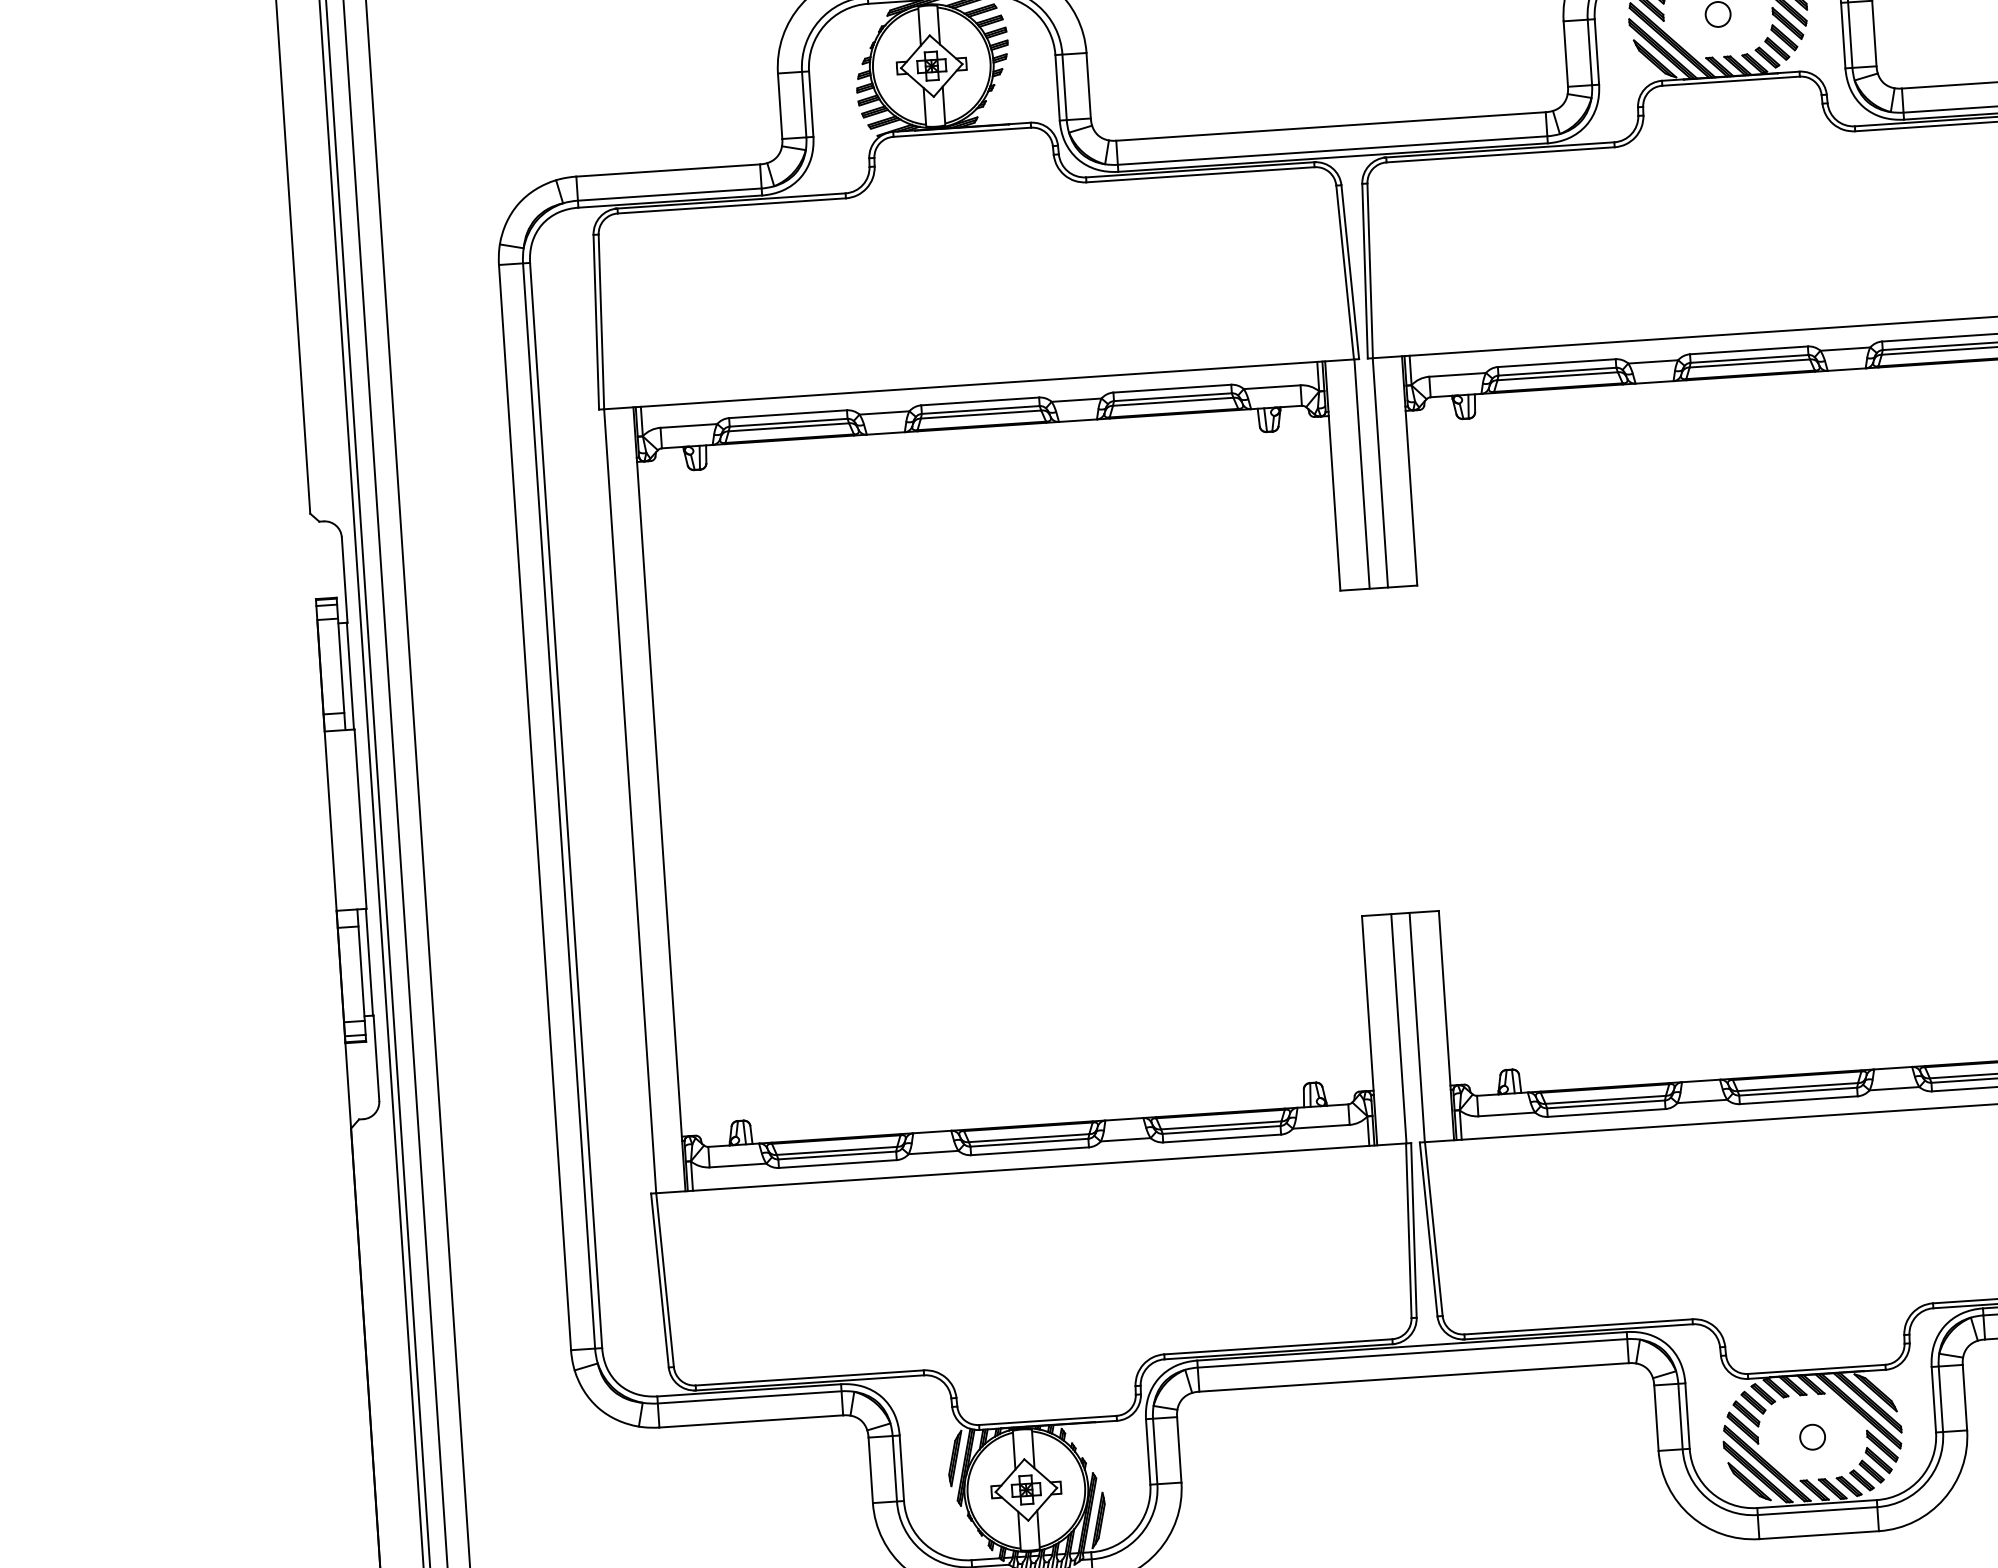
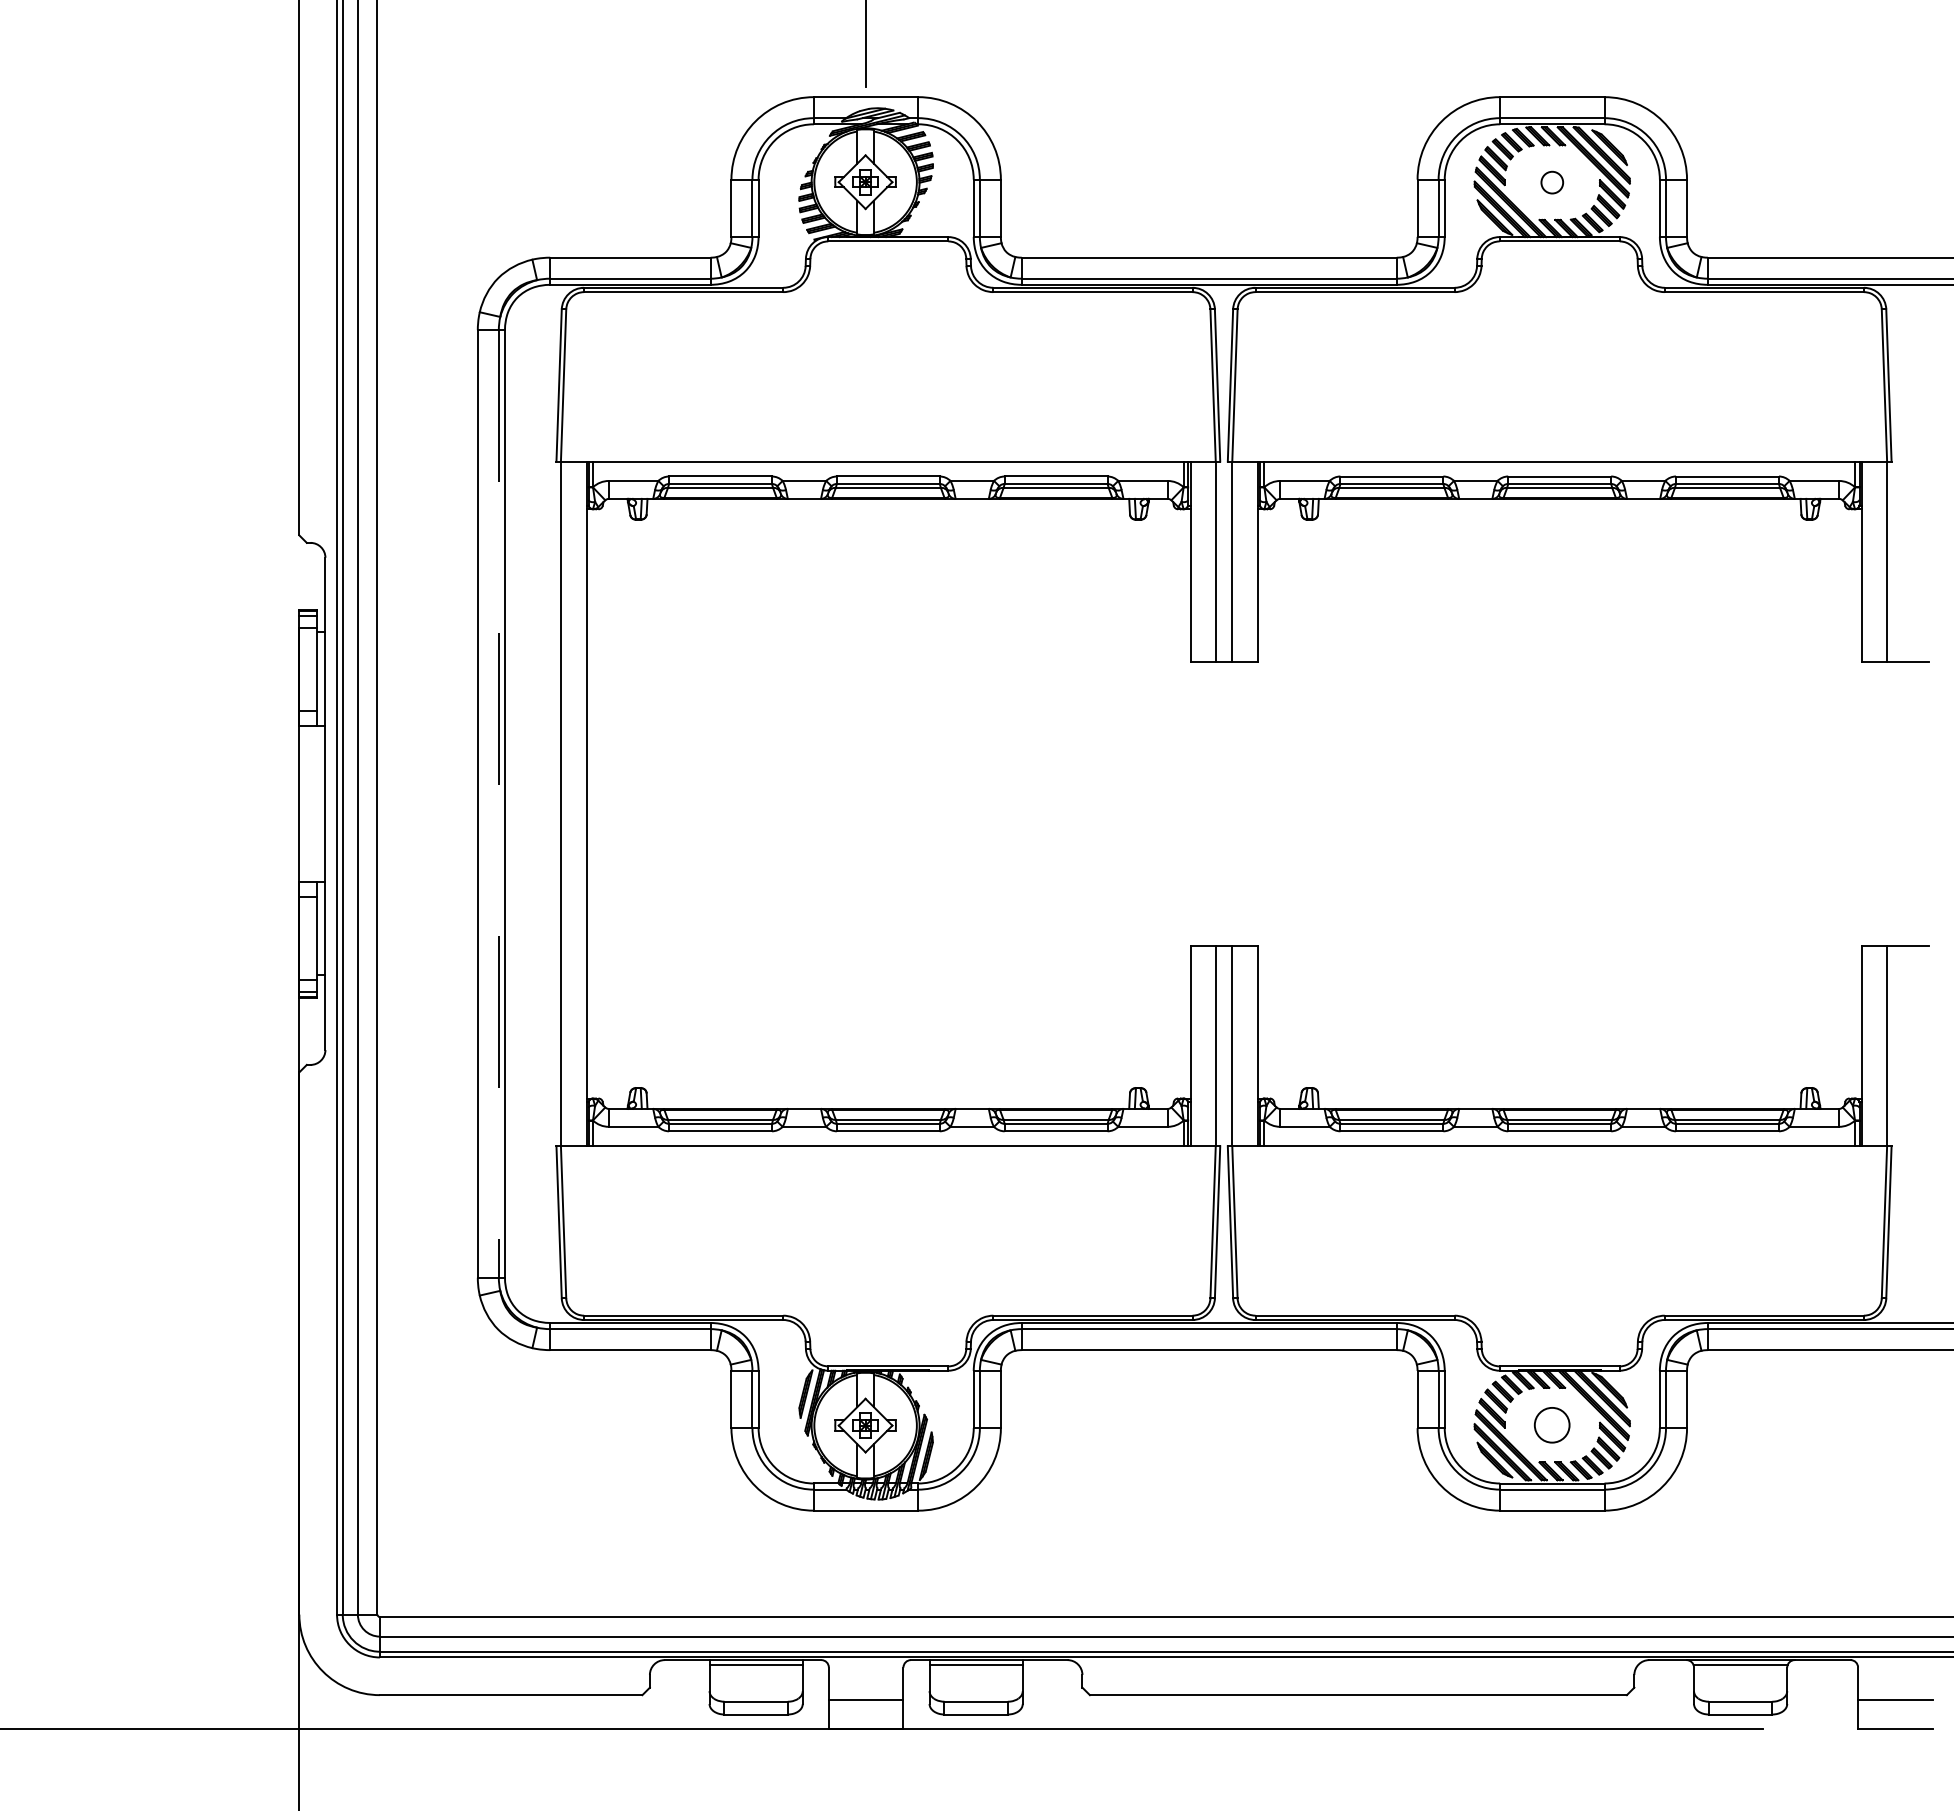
line: (558, 805) -> (498, 803), solid -> dashed
circle: (1812, 1436) -> (1552, 1424), size x1.6

